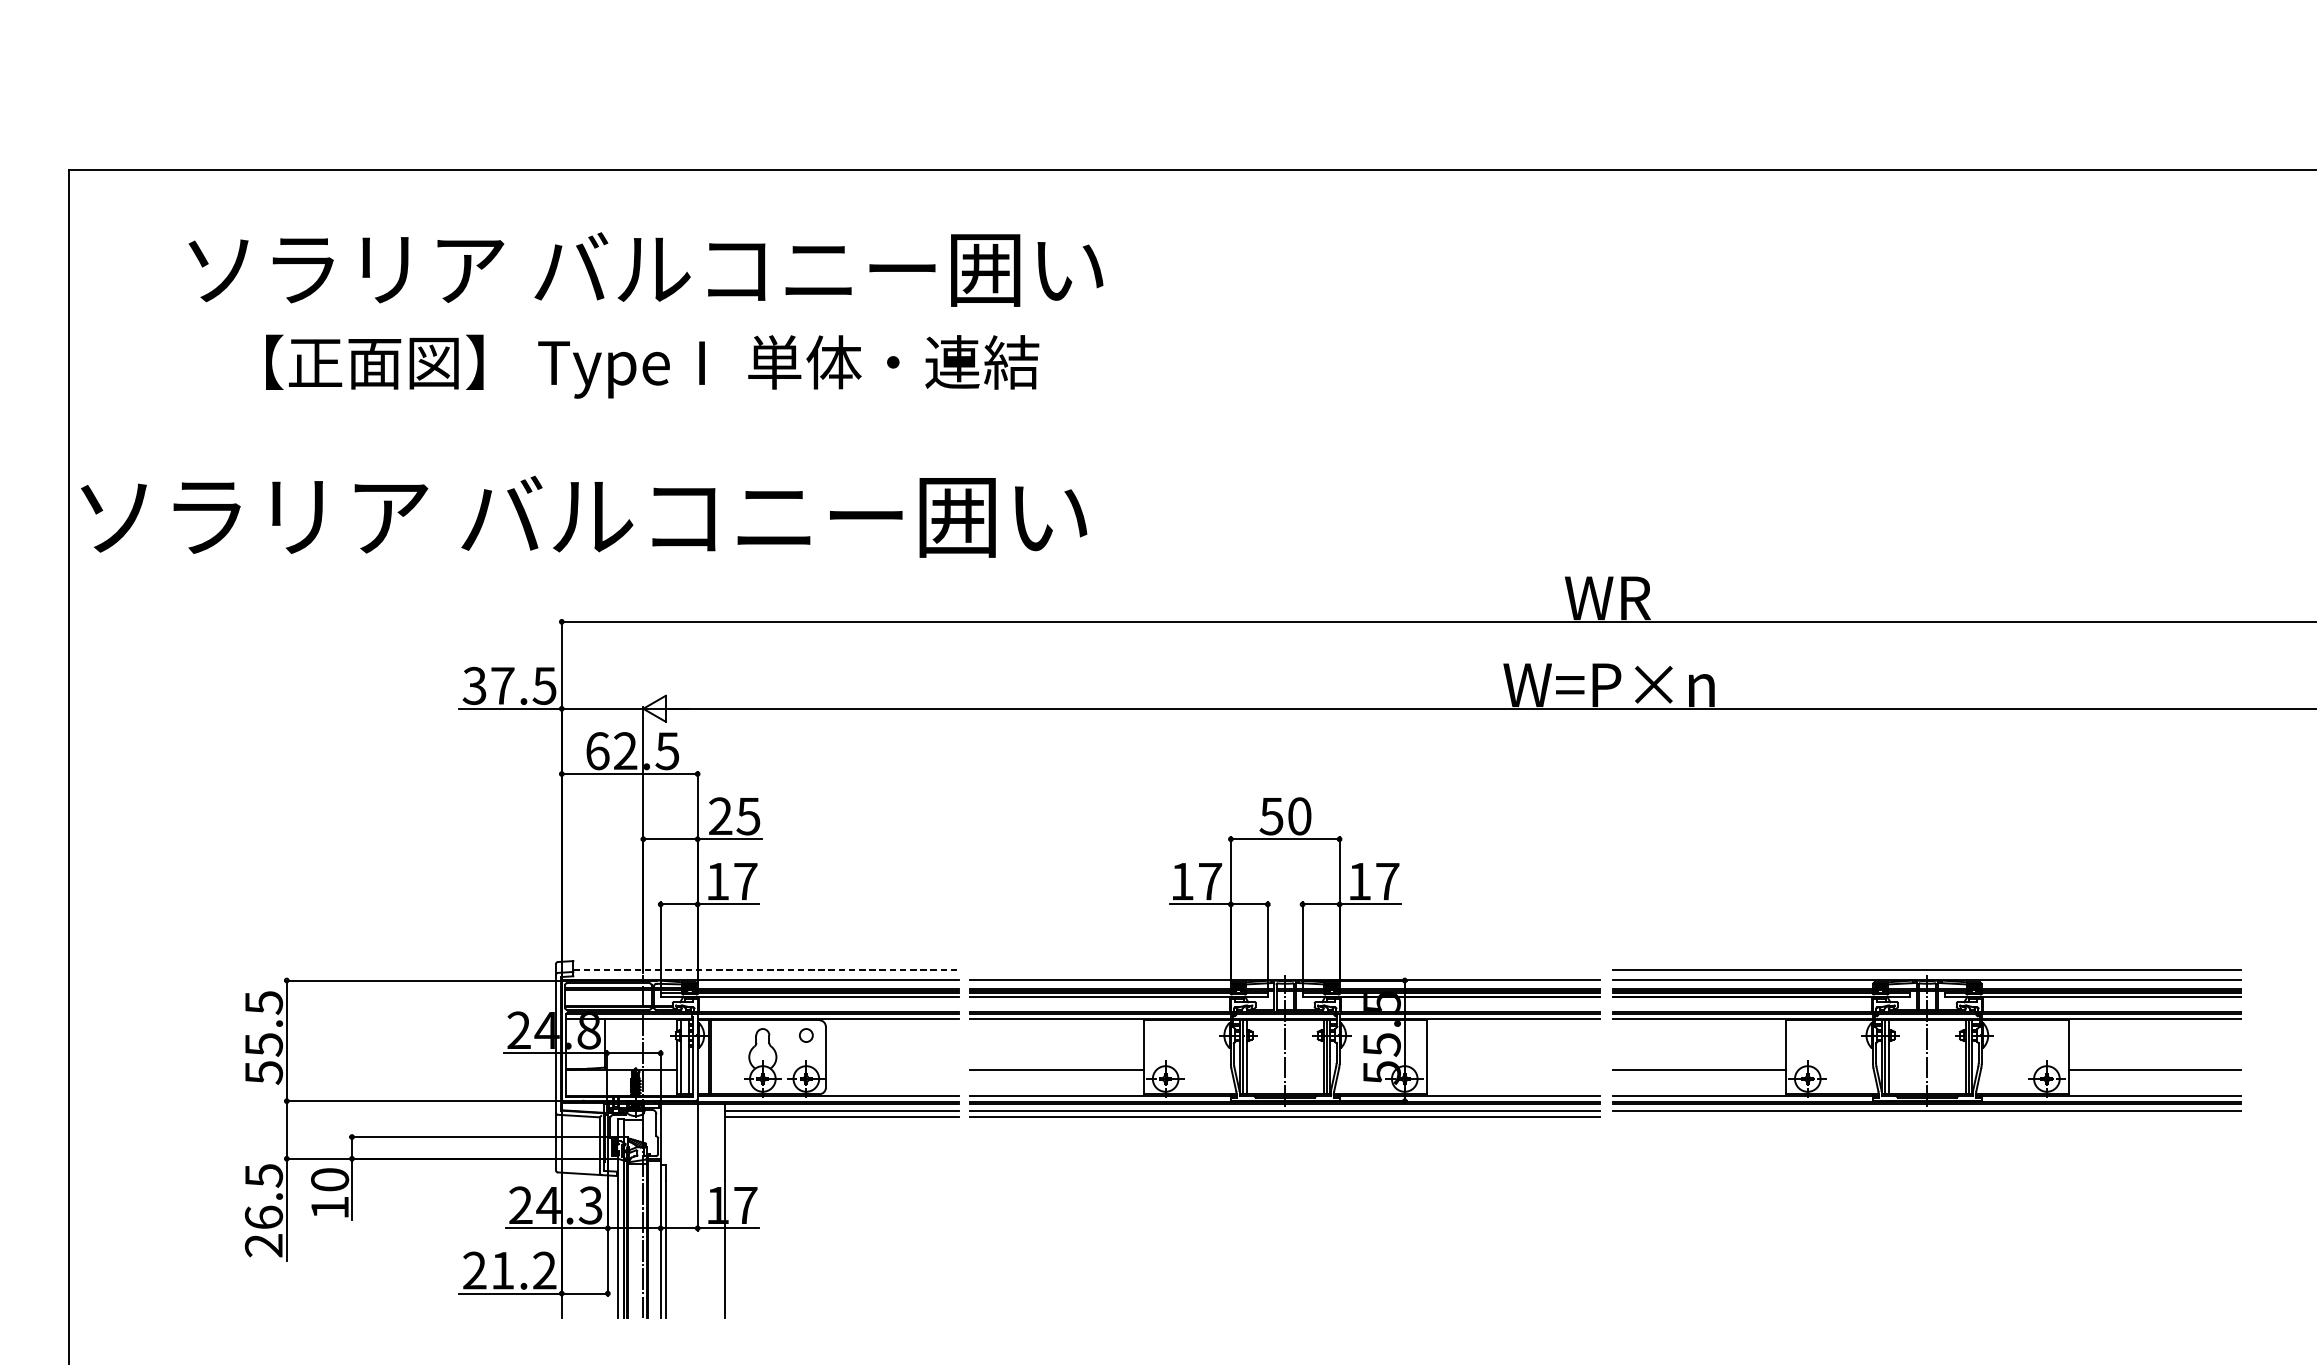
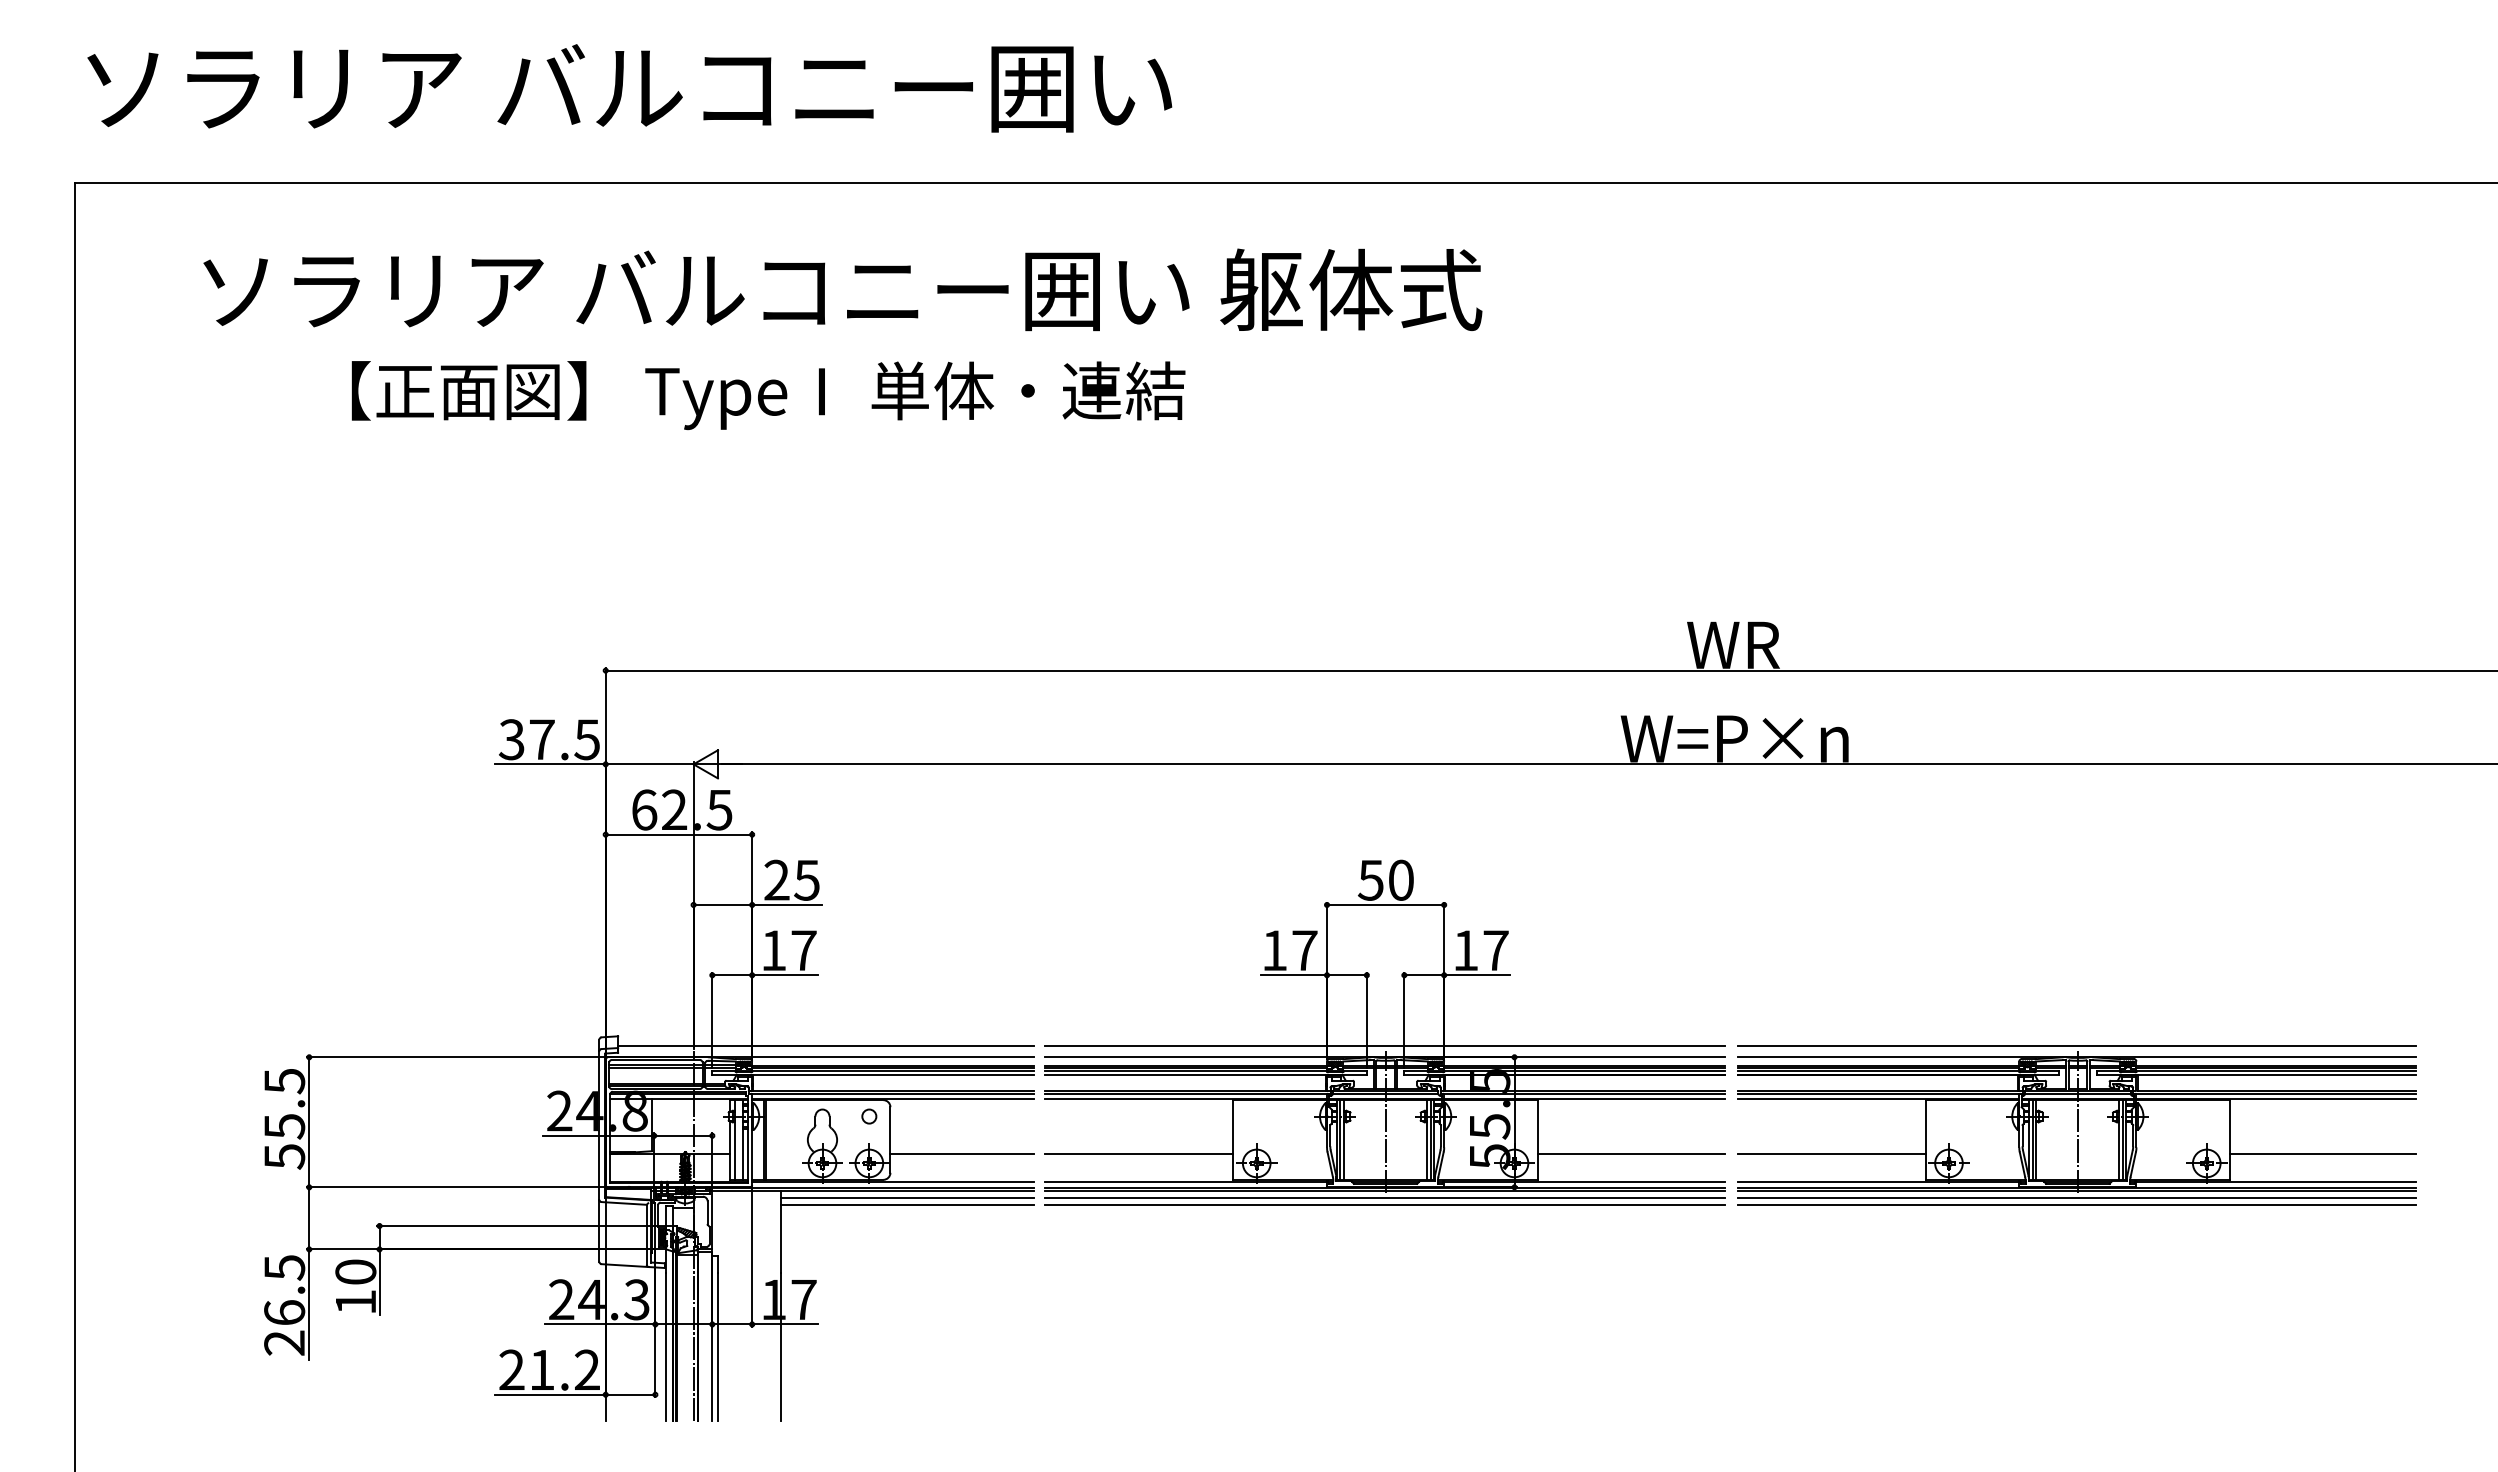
text: (1253, 268) -> (1351, 289), ソラリア バルコニー囲い -> ソラリア バルコニー囲い 躯体式
text: (652, 366) -> (768, 395), moved
text: (583, 516) -> (629, 88), moved
line: (765, 969) -> (825, 1045), dashed -> solid
line: (1285, 969) -> (1385, 1045), added
line: (891, 1069) -> (961, 1153), added
line: (1513, 1069) -> (1631, 1153), added
line: (1927, 1117) -> (2077, 1204), added

